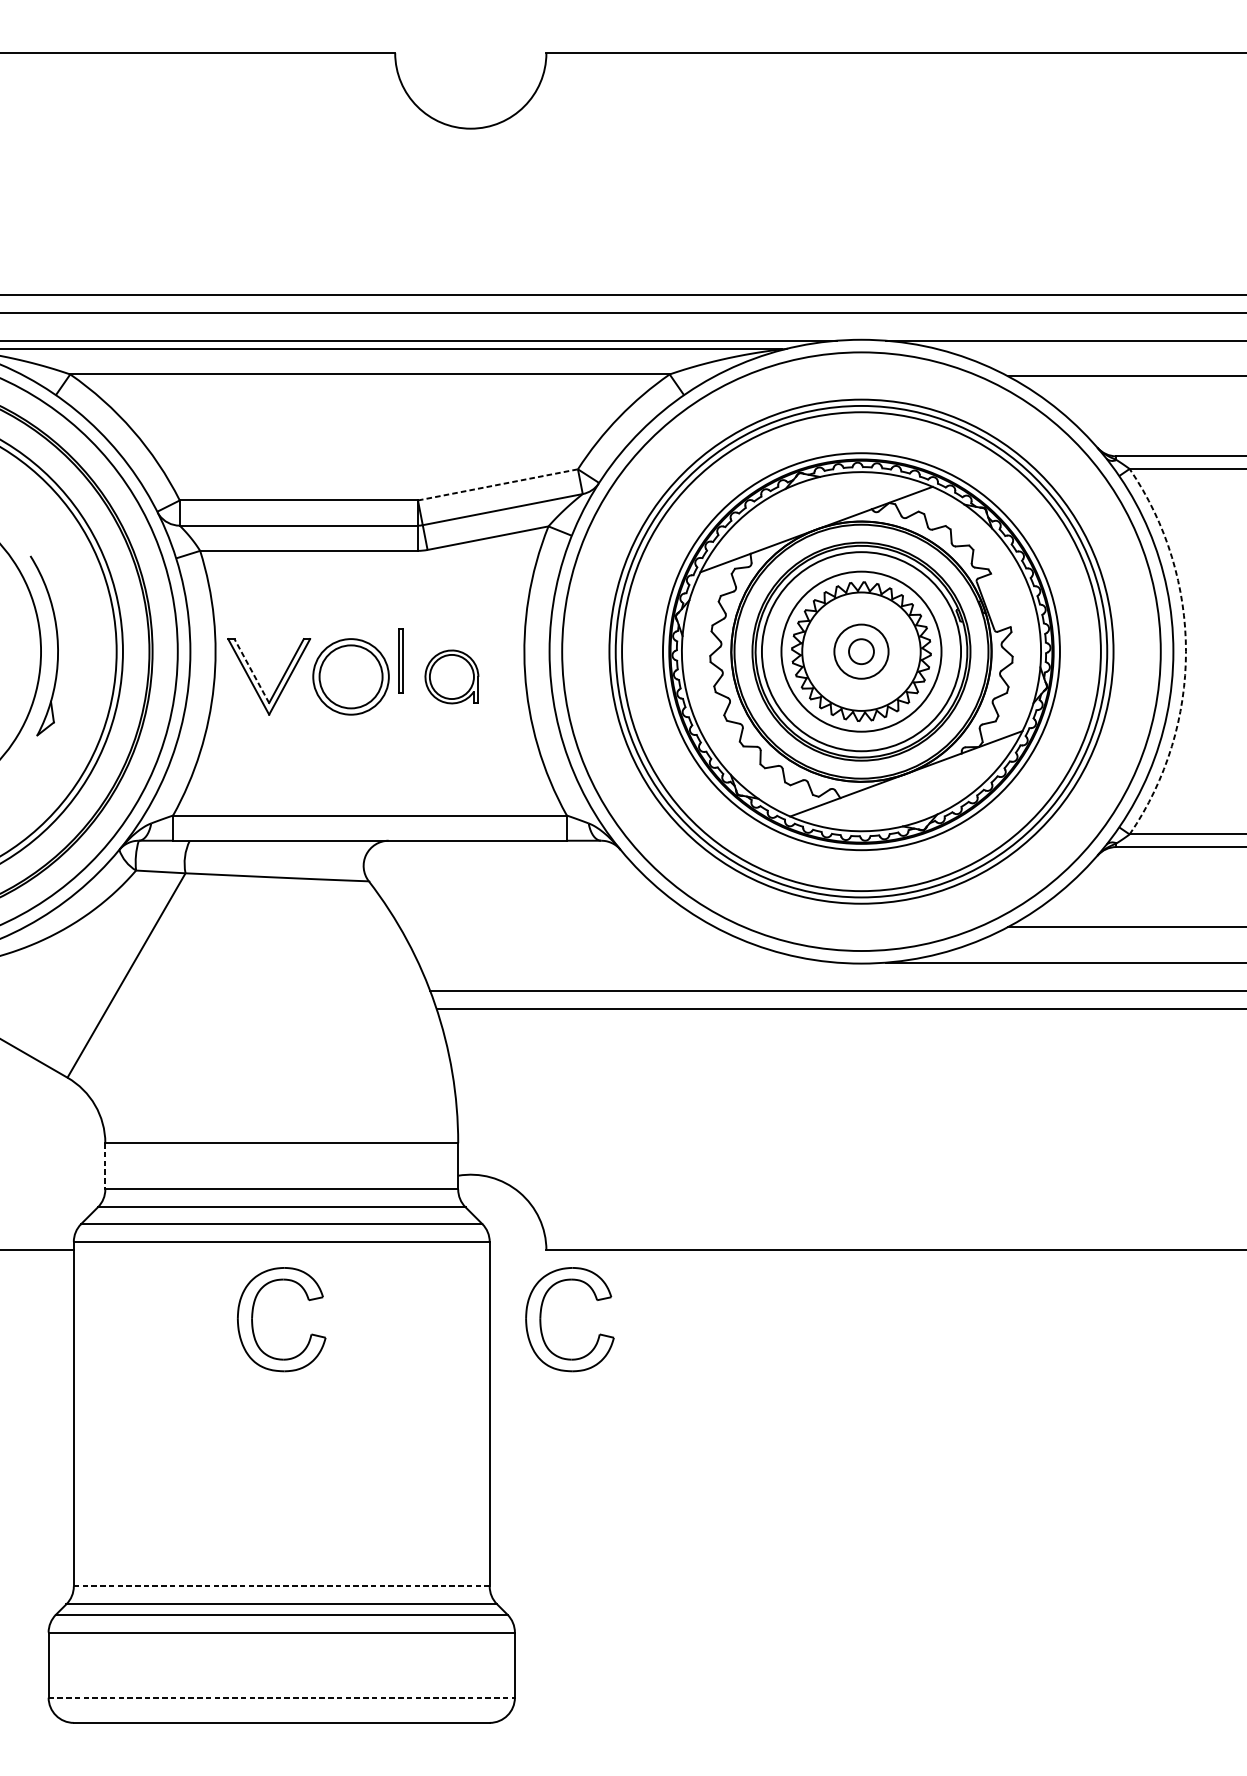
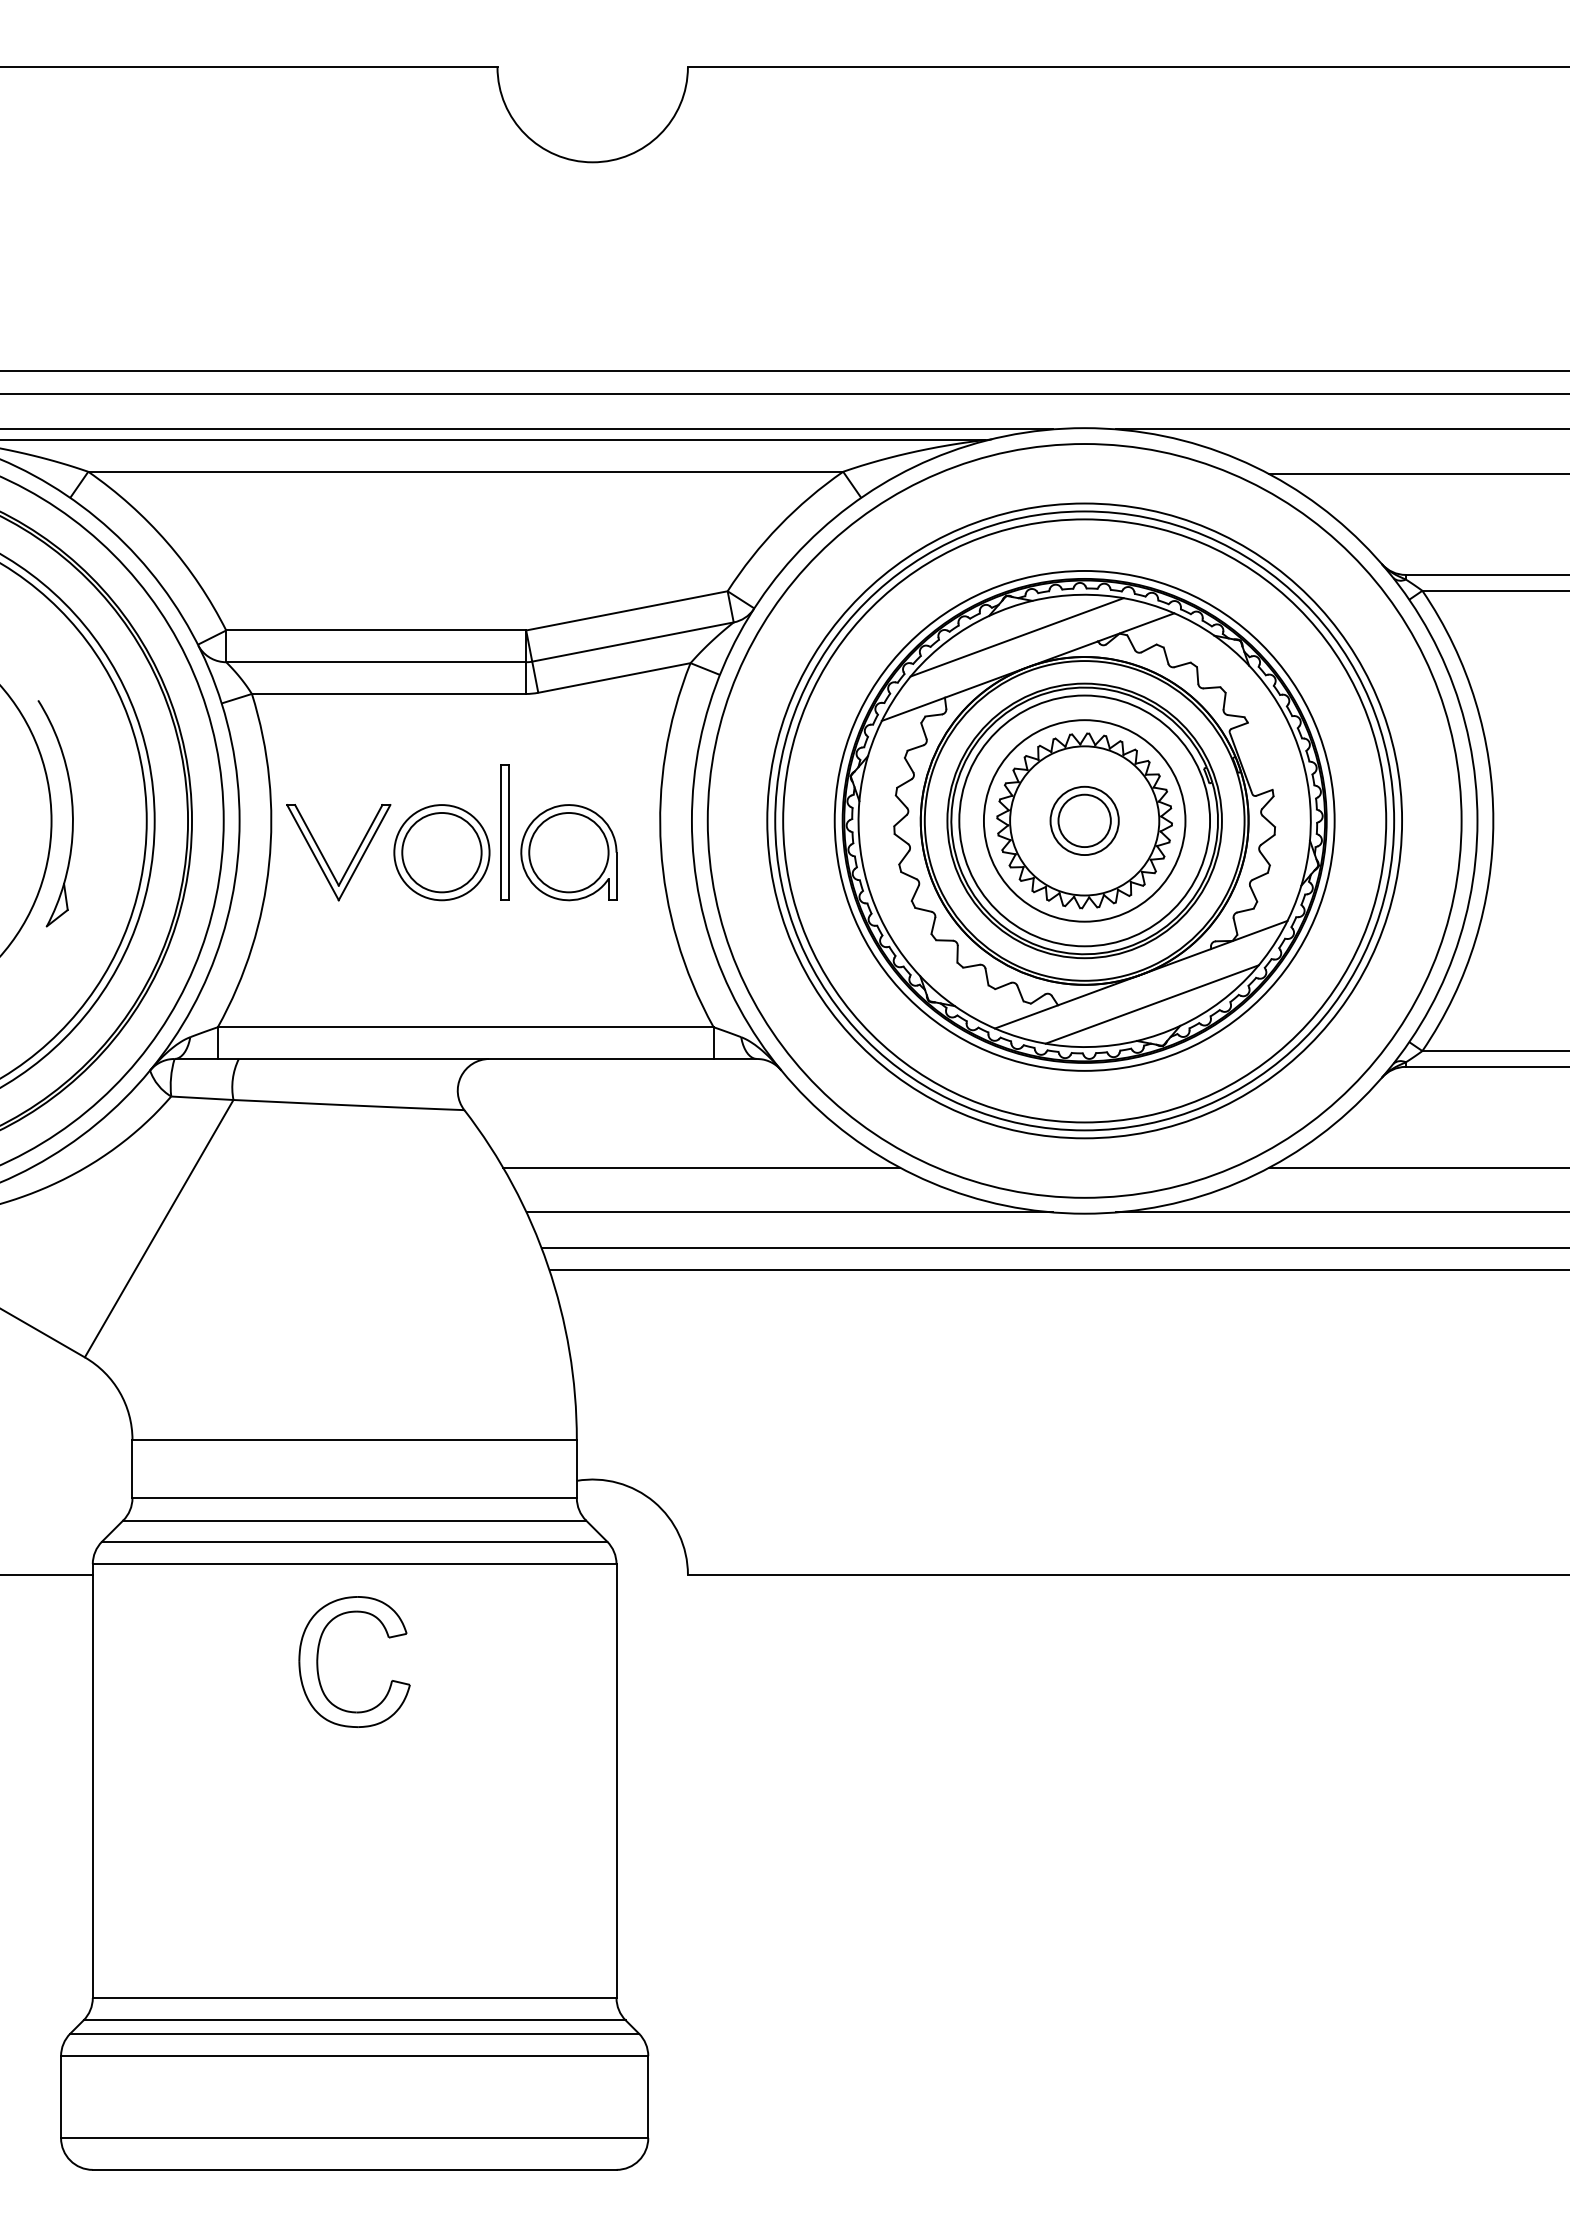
line: (497, 484) -> (626, 610), dashed -> solid
line: (807, 506) -> (1016, 637), added
circle: (861, 651) -> (1084, 820), size x1.67
arc: (1186, 651) -> (1493, 820), dashed -> solid
part: (400, 660) -> (504, 832), size x1.67
line: (251, 671) -> (316, 845), dashed -> solid
part: (451, 676) -> (568, 852), size x1.43
line: (914, 797) -> (1151, 1004), added
line: (557, 926) -> (701, 1167), added
line: (627, 962) -> (789, 1212), added
line: (105, 1166) -> (132, 1469), dashed -> solid
part: (541, 1319) -> (681, 1661), removed
line: (281, 1586) -> (354, 1998), dashed -> solid
line: (281, 1697) -> (354, 2138), dashed -> solid

